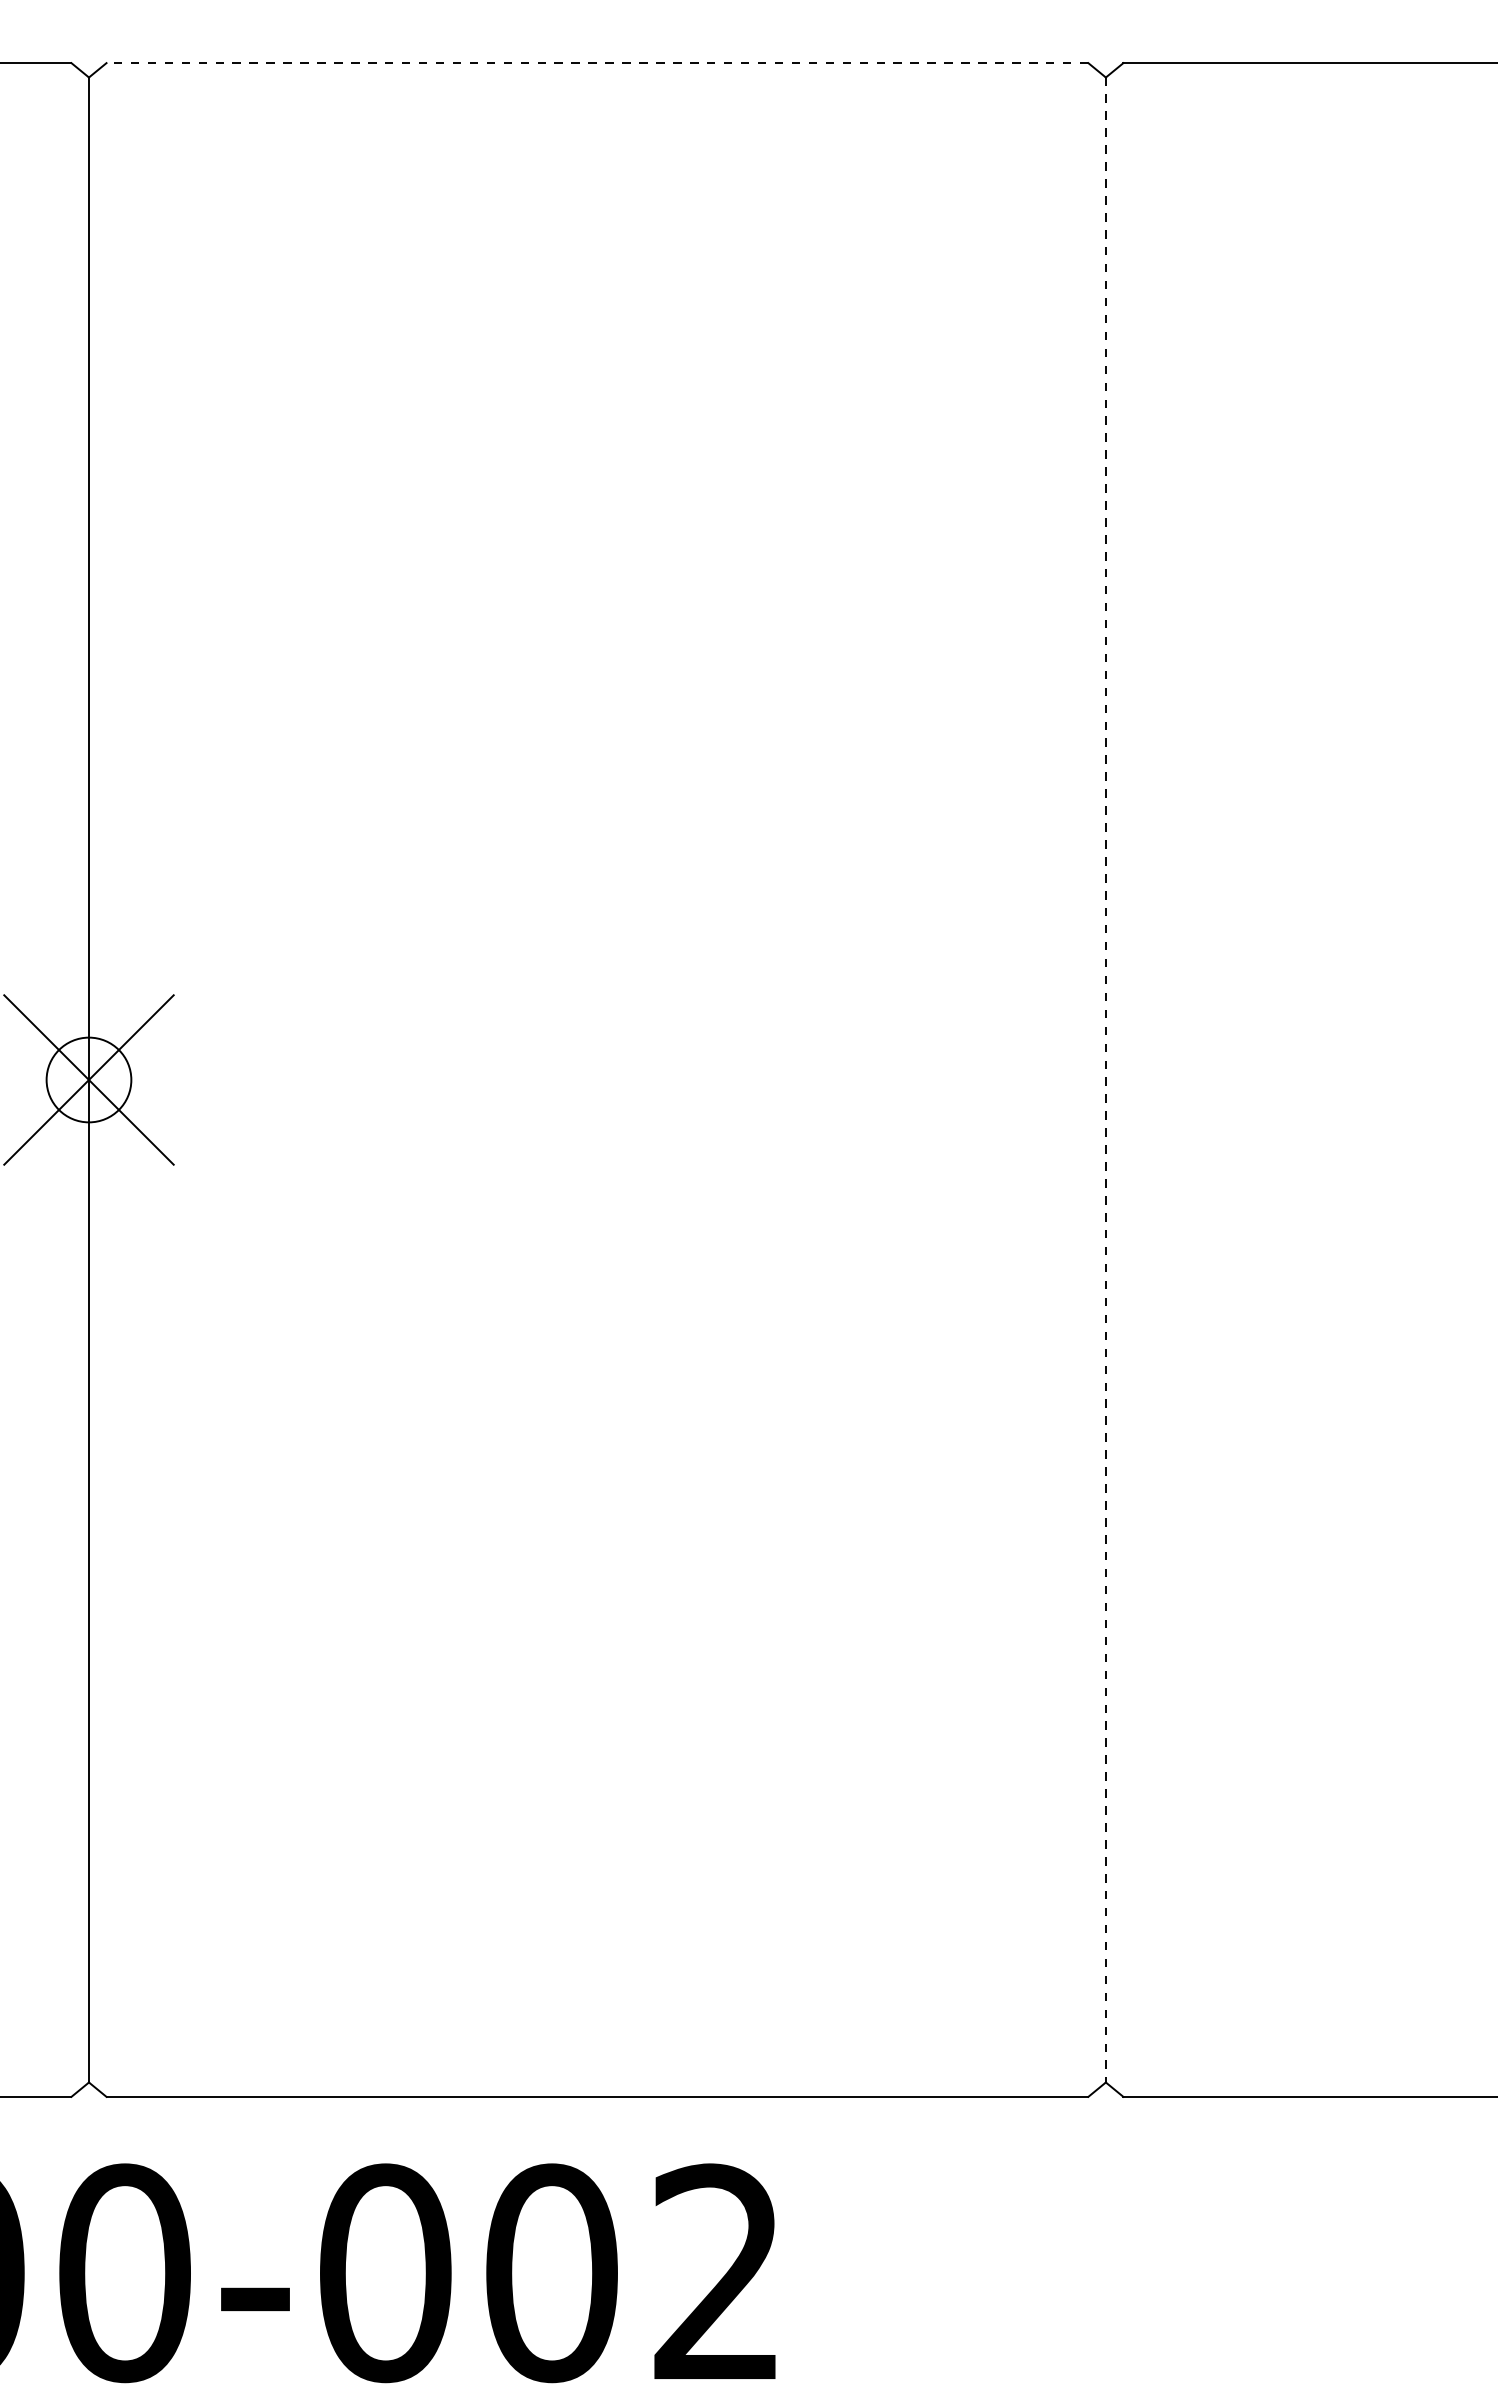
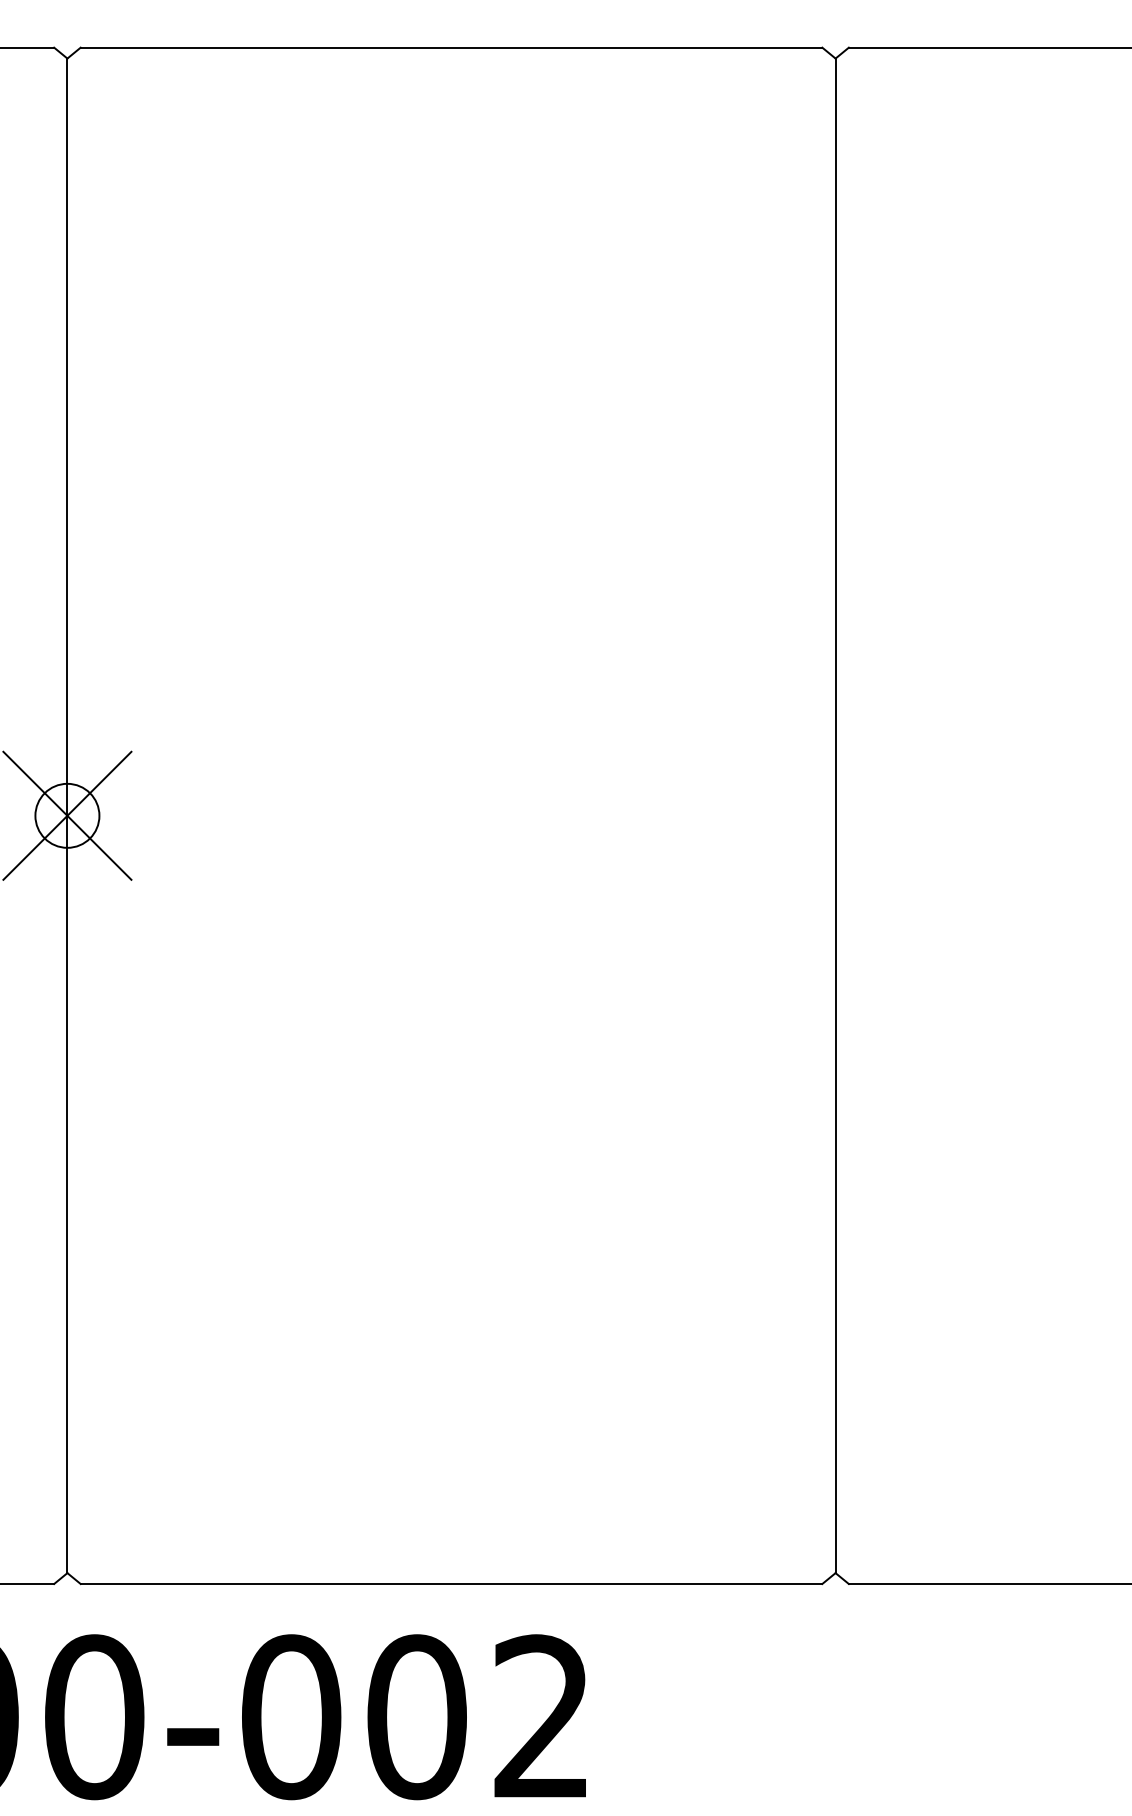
line: (597, 63) -> (451, 47), dashed -> solid
line: (1105, 1080) -> (835, 816), dashed -> solid

